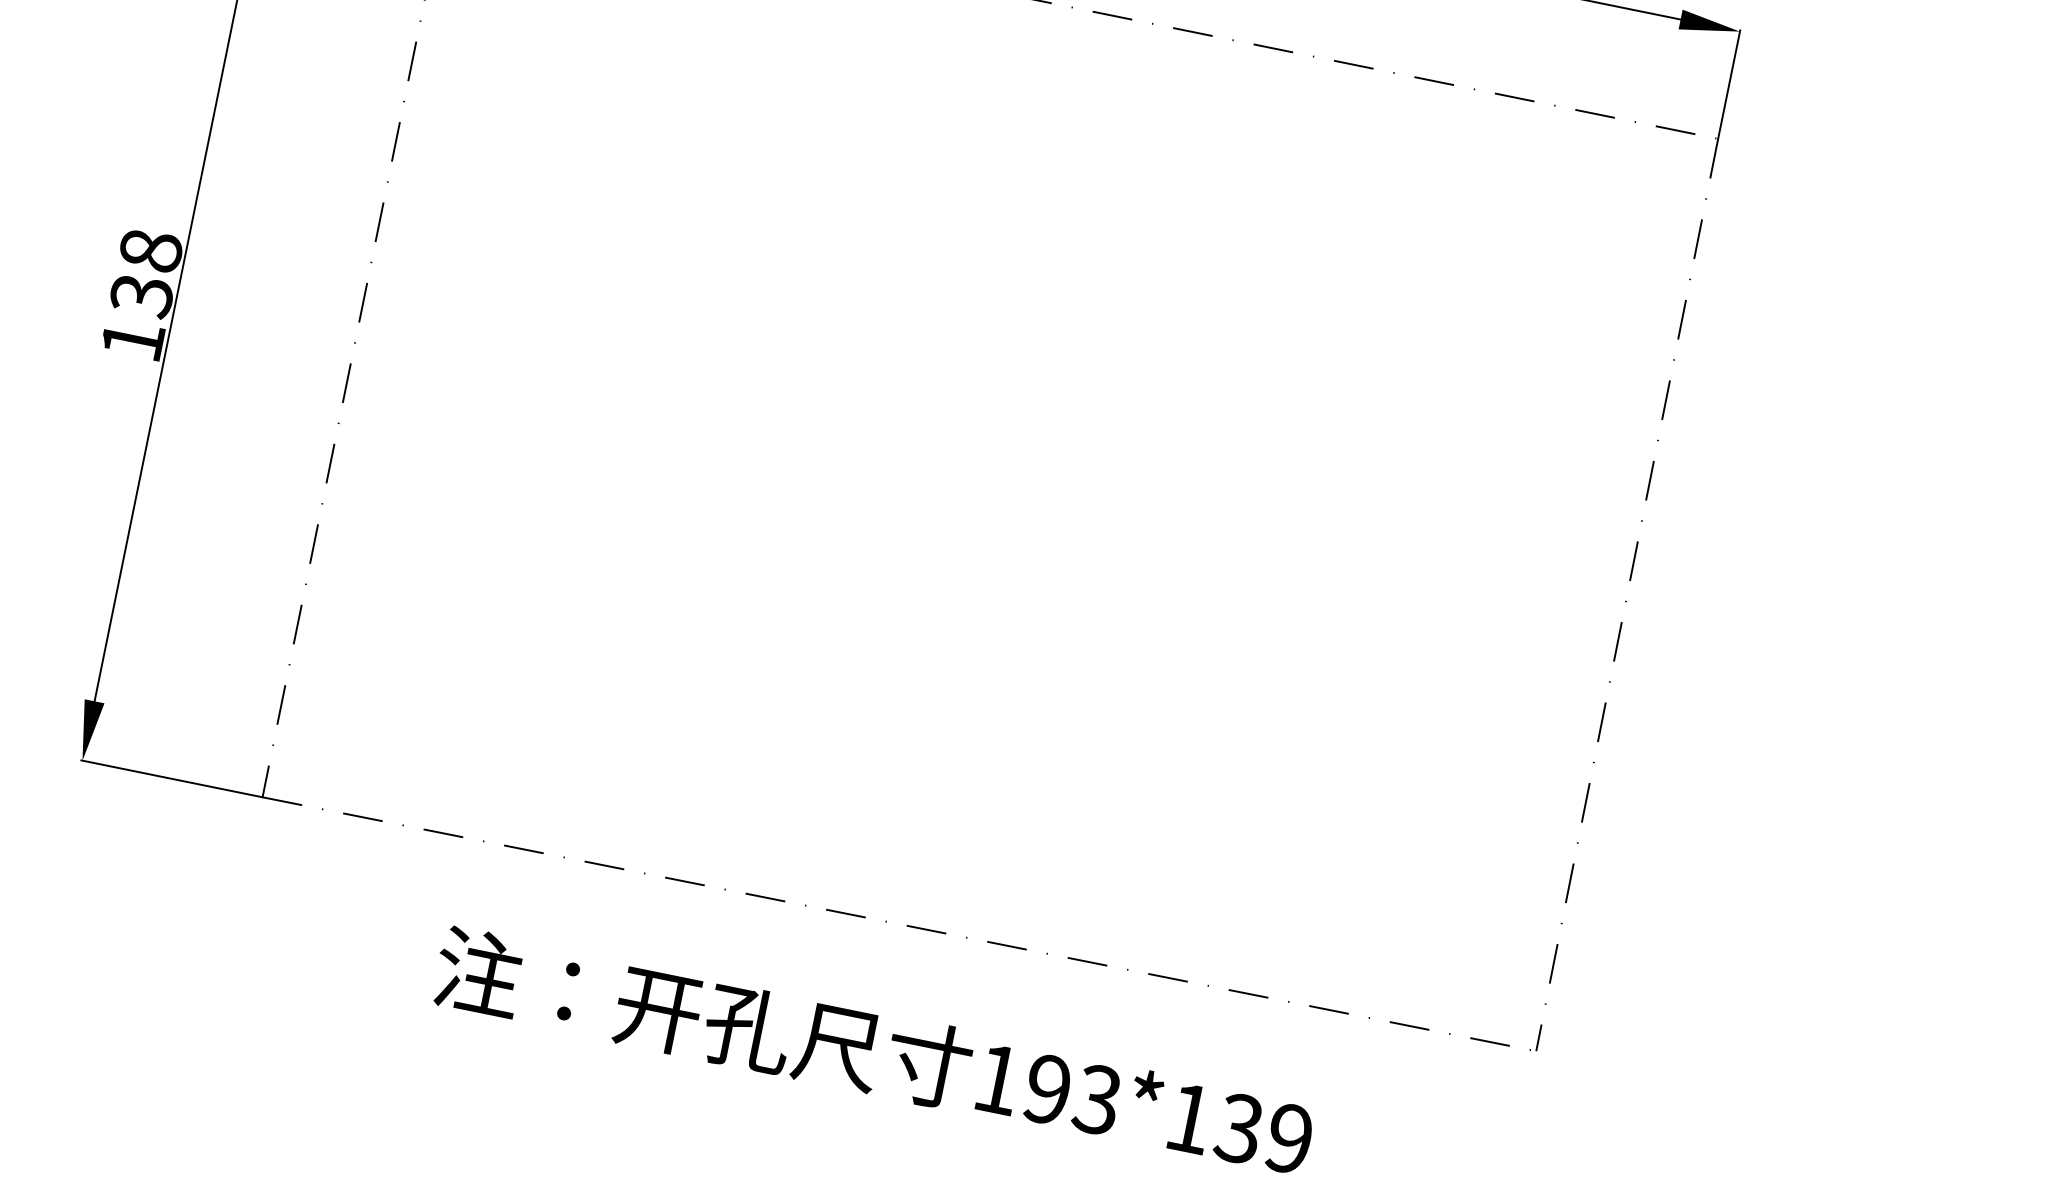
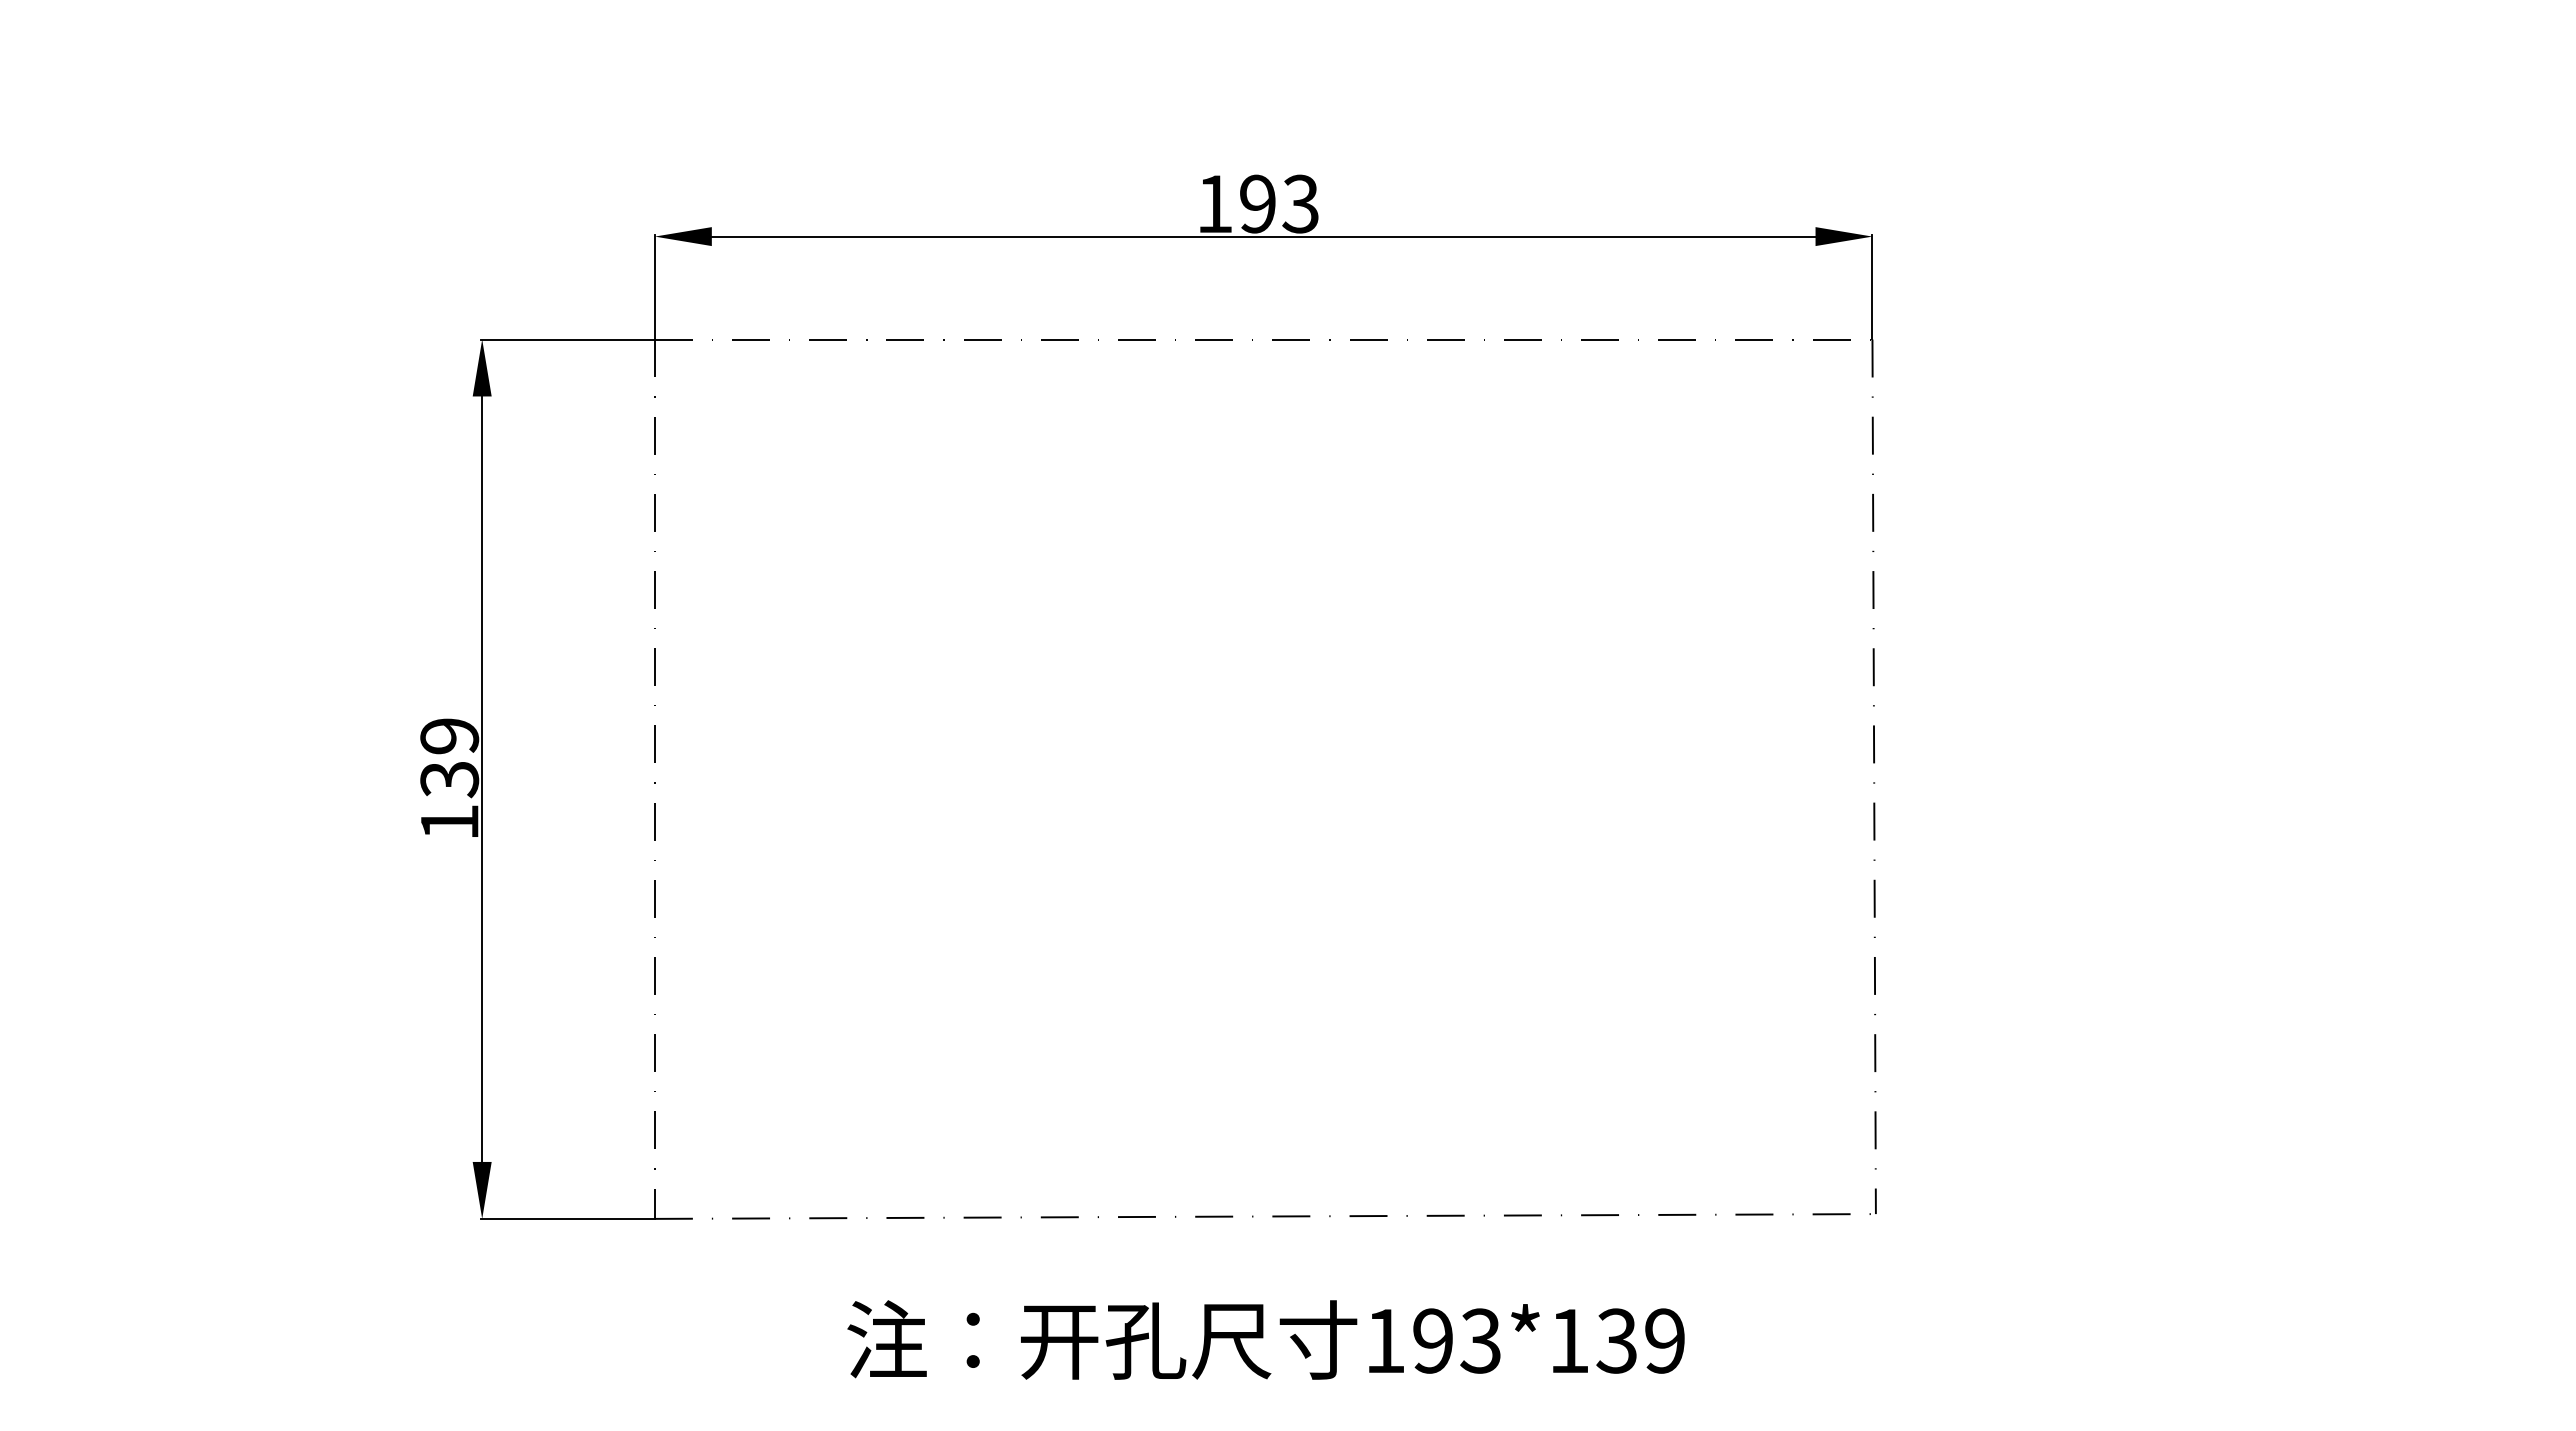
text: (150, 250) -> (449, 736), 138 -> 139

